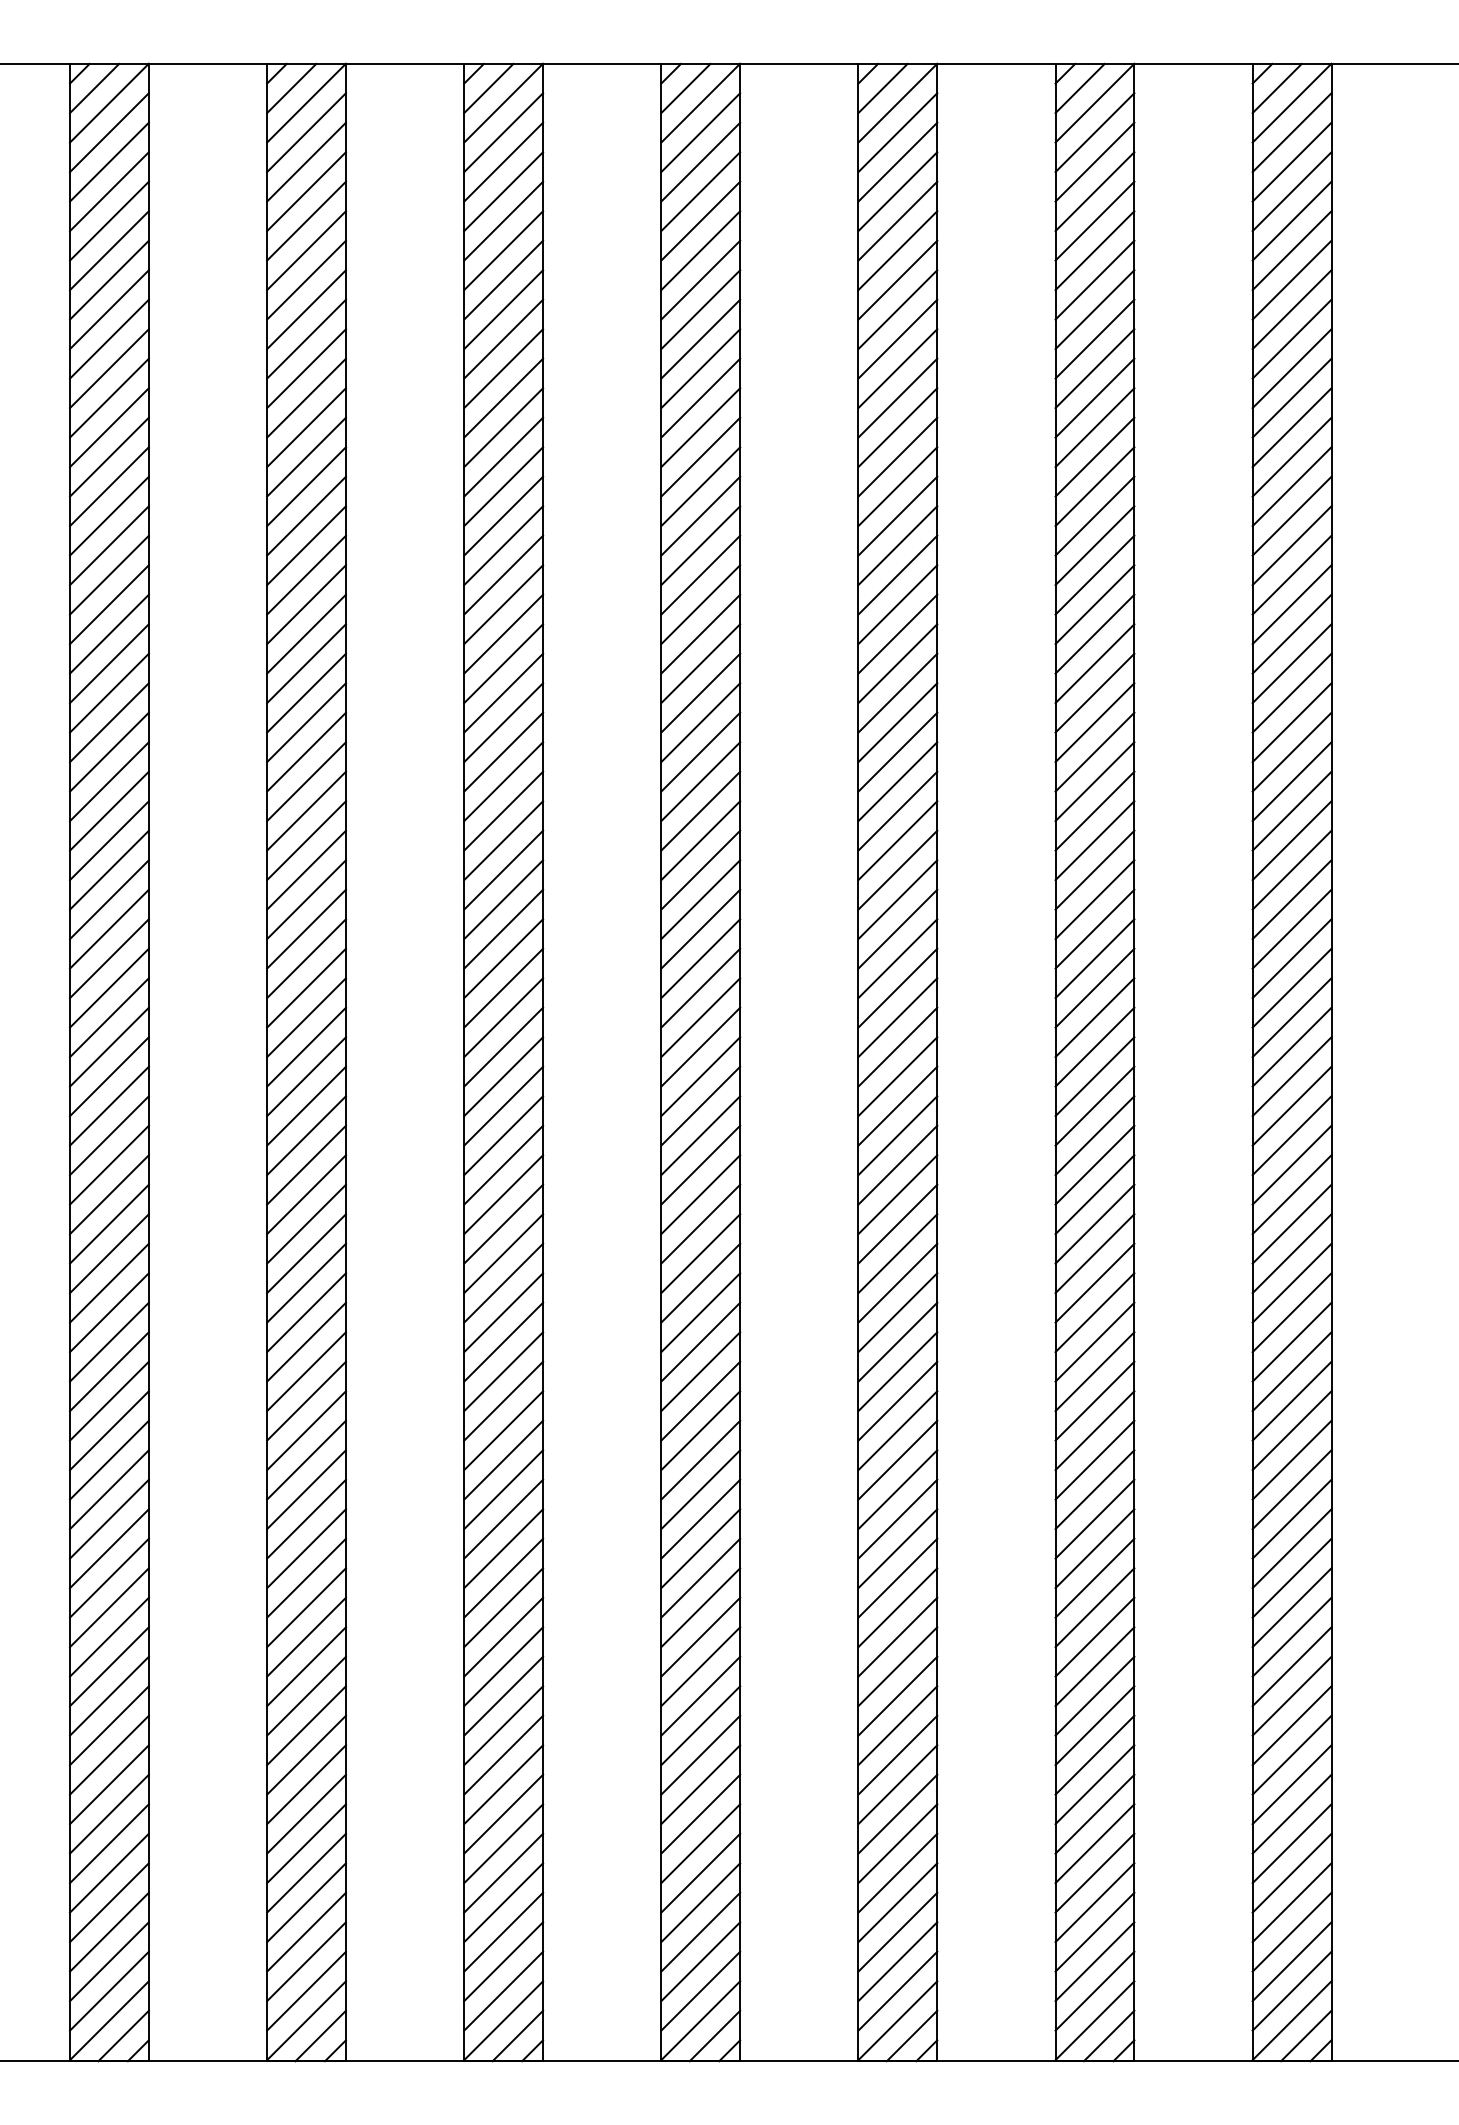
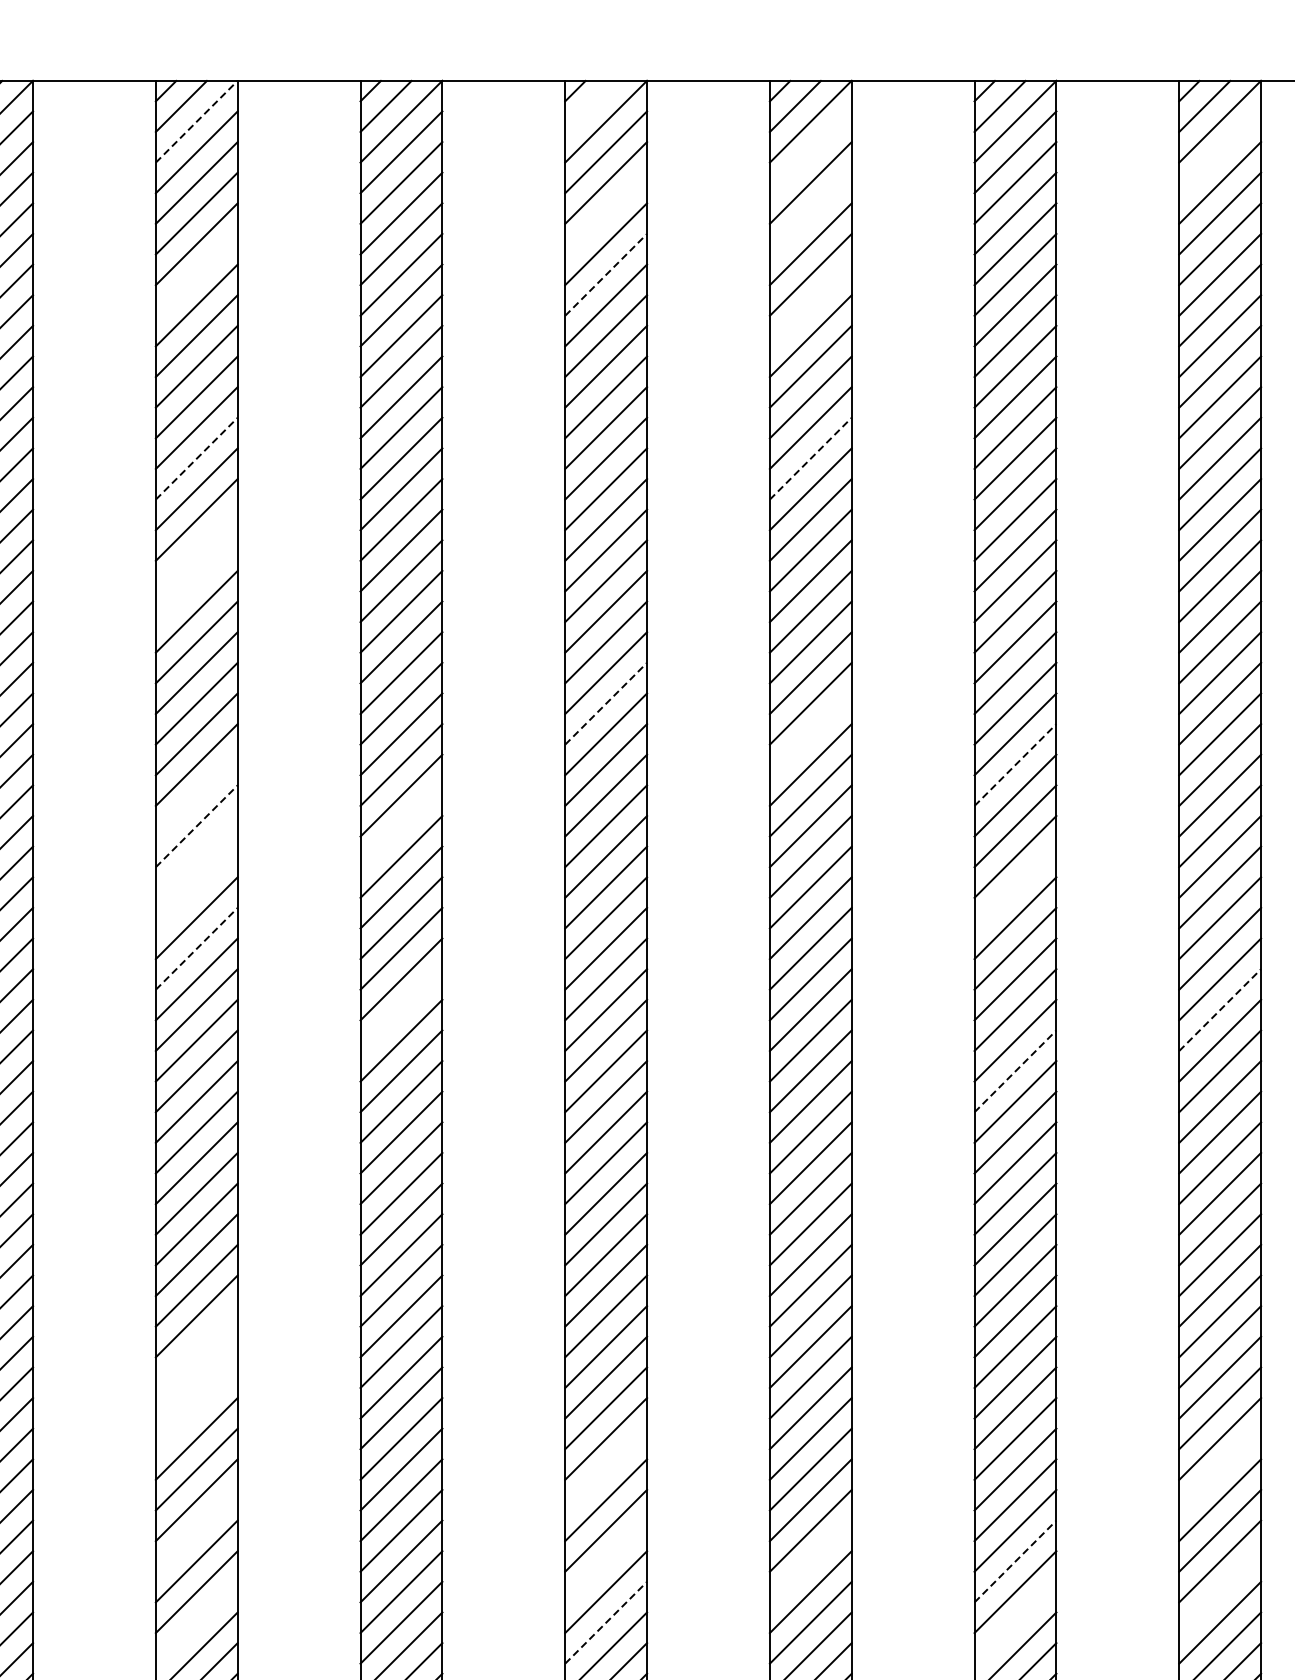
line: (685, 88) -> (590, 106), removed
line: (306, 103) -> (196, 122), solid -> dashed
line: (897, 132) -> (810, 152), removed
line: (1291, 132) -> (1219, 152), removed
line: (700, 191) -> (605, 213), removed
line: (897, 191) -> (810, 213), removed
line: (306, 250) -> (196, 274), removed
line: (700, 250) -> (605, 274), solid -> dashed
line: (897, 279) -> (810, 304), removed
line: (306, 427) -> (196, 458), solid -> dashed
line: (897, 427) -> (810, 458), solid -> dashed
line: (306, 515) -> (196, 549), removed
line: (306, 545) -> (196, 581), removed
line: (700, 663) -> (605, 703), solid -> dashed
line: (897, 692) -> (810, 733), removed
line: (1094, 722) -> (1015, 764), solid -> dashed
line: (306, 751) -> (196, 794), removed
line: (306, 781) -> (196, 826), solid -> dashed
line: (503, 781) -> (401, 826), removed
line: (306, 810) -> (196, 856), removed
line: (306, 840) -> (196, 887), removed
line: (1094, 840) -> (1015, 887), removed
line: (306, 899) -> (196, 948), solid -> dashed
line: (503, 958) -> (401, 1009), removed
line: (1292, 958) -> (1220, 1009), solid -> dashed
line: (1094, 1017) -> (1015, 1071), solid -> dashed
line: (306, 1282) -> (196, 1346), removed
line: (306, 1312) -> (196, 1377), removed
line: (306, 1341) -> (196, 1407), removed
line: (700, 1400) -> (605, 1468), removed
line: (1291, 1400) -> (1219, 1468), removed
line: (306, 1459) -> (196, 1530), removed
line: (700, 1489) -> (605, 1561), removed
line: (897, 1489) -> (810, 1561), removed
line: (1094, 1489) -> (1015, 1561), solid -> dashed
line: (1291, 1518) -> (1219, 1591), removed
line: (306, 1548) -> (196, 1622), removed
line: (700, 1548) -> (605, 1622), solid -> dashed
line: (1094, 1548) -> (1015, 1622), removed

